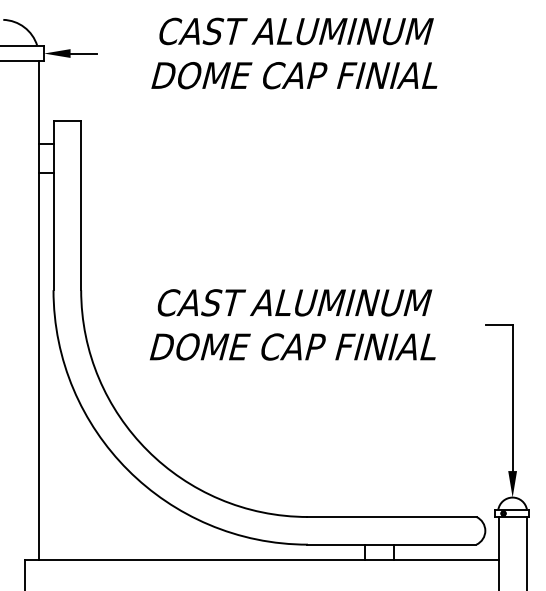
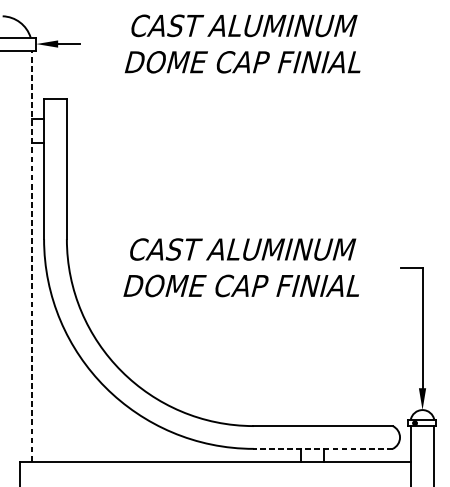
line: (38, 310) -> (31, 255), solid -> dashed
line: (391, 544) -> (322, 448), solid -> dashed

